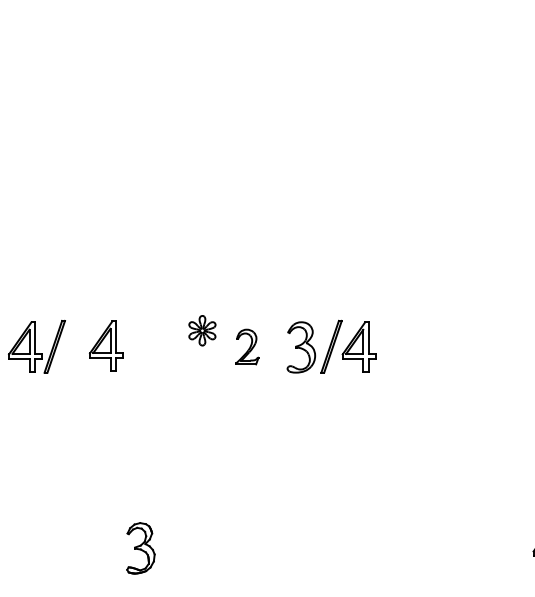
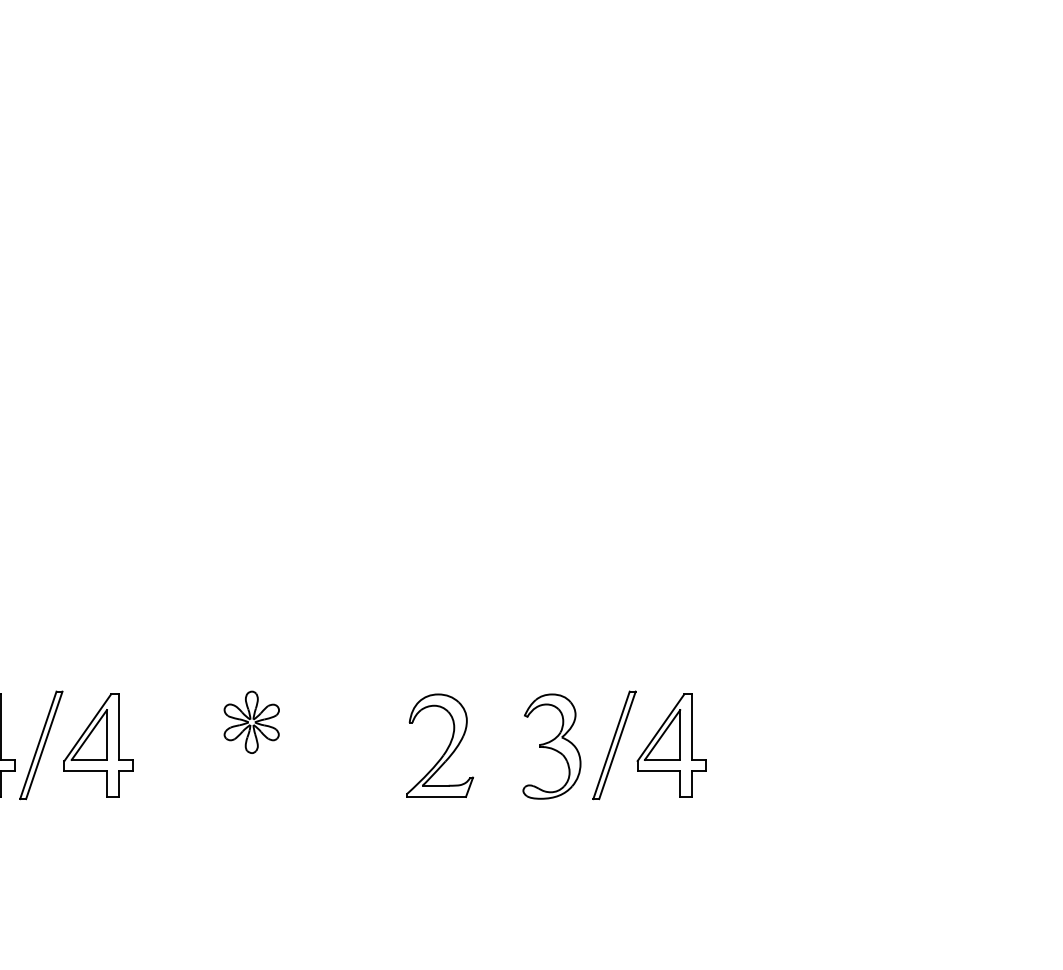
part: (202, 330) -> (251, 721), moved
part: (105, 345) -> (96, 744), moved
part: (247, 346) -> (440, 744), size x1.43

